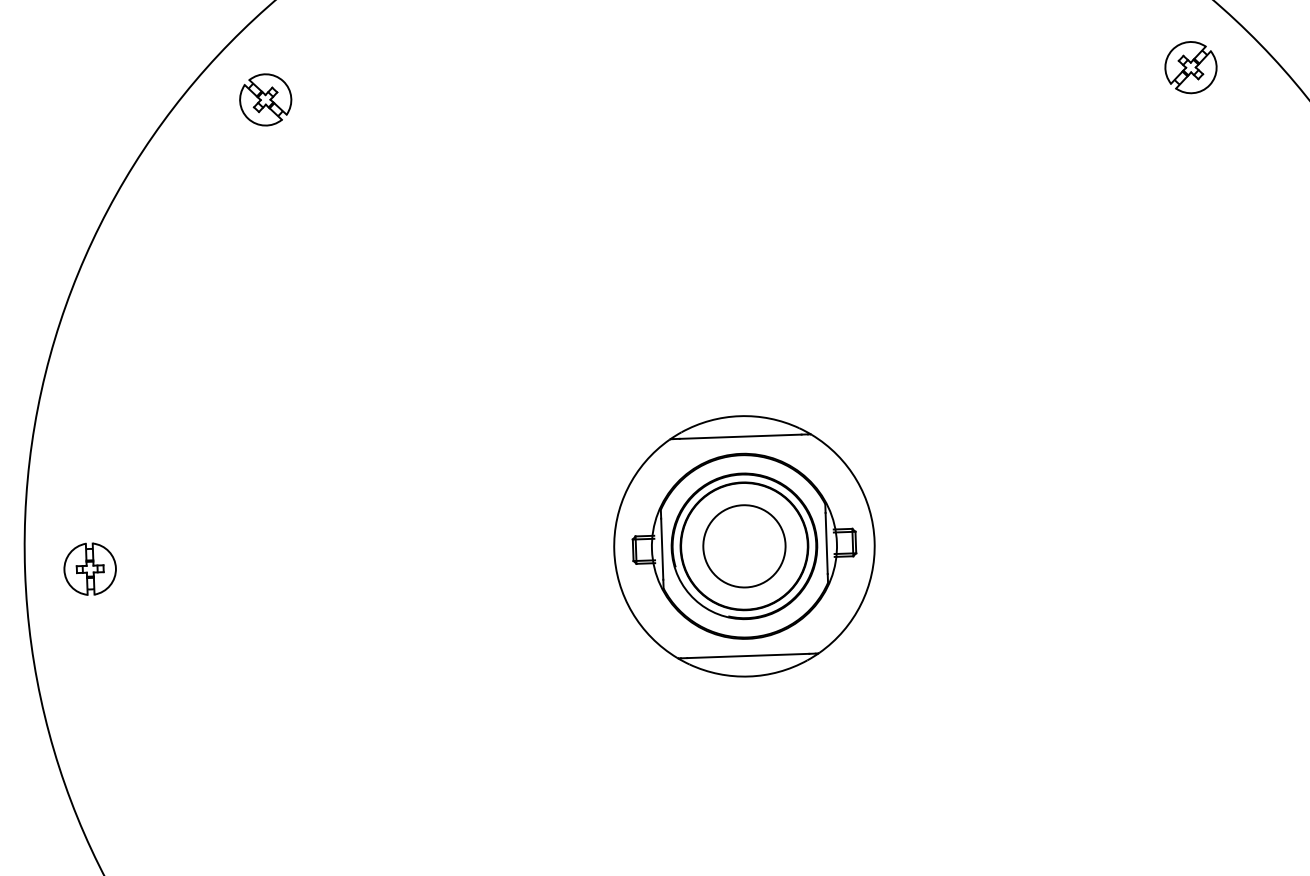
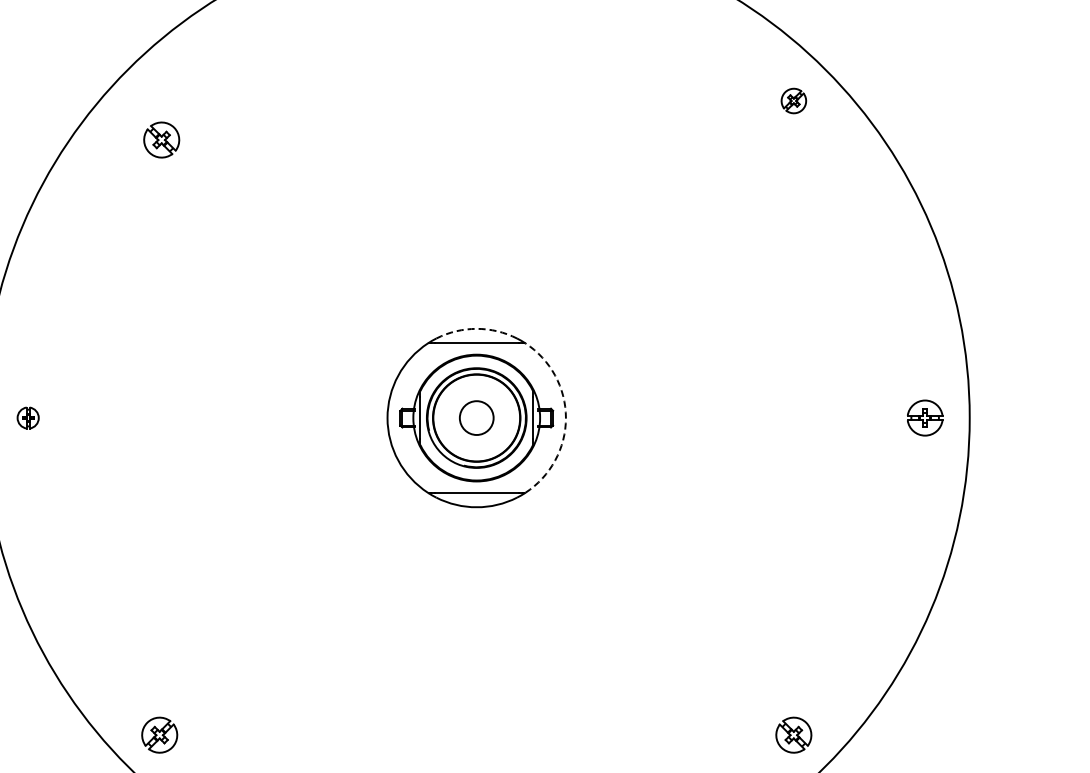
part: (1190, 66) -> (793, 100), size x0.7
part: (265, 99) -> (161, 139), moved
arc: (739, 415) -> (476, 328), solid -> dashed
arc: (873, 542) -> (565, 418), solid -> dashed
circle: (744, 545) -> (476, 417), size x0.6
part: (88, 568) -> (27, 417), size x0.6

